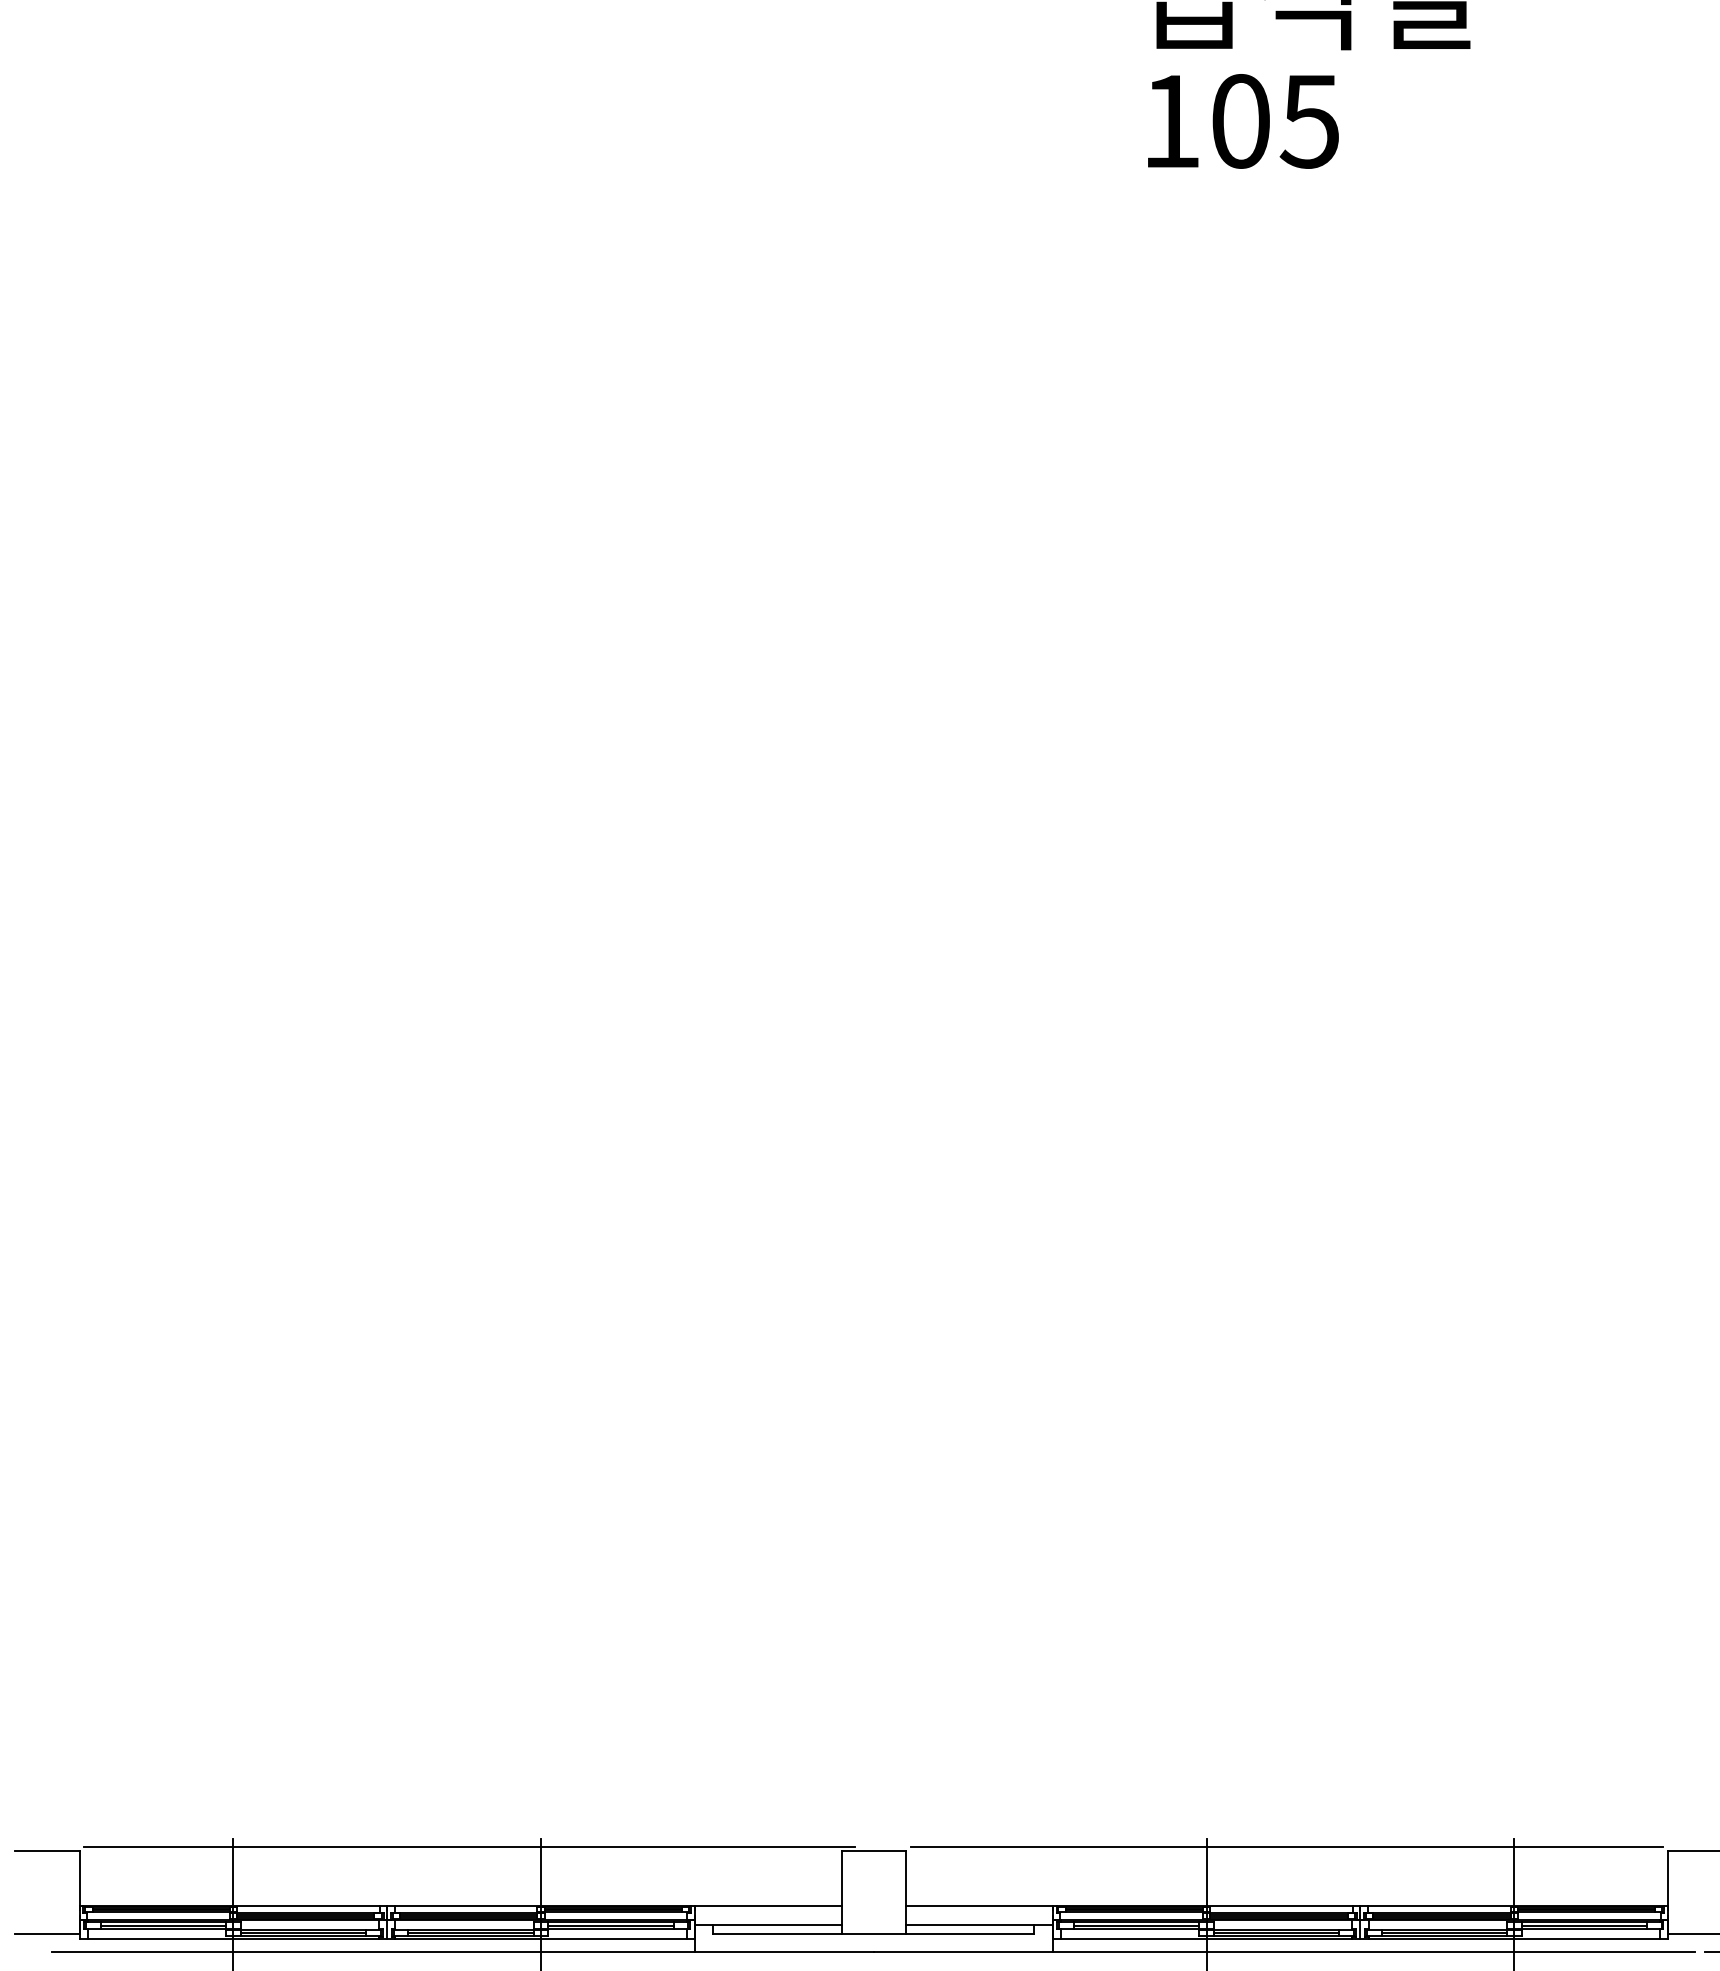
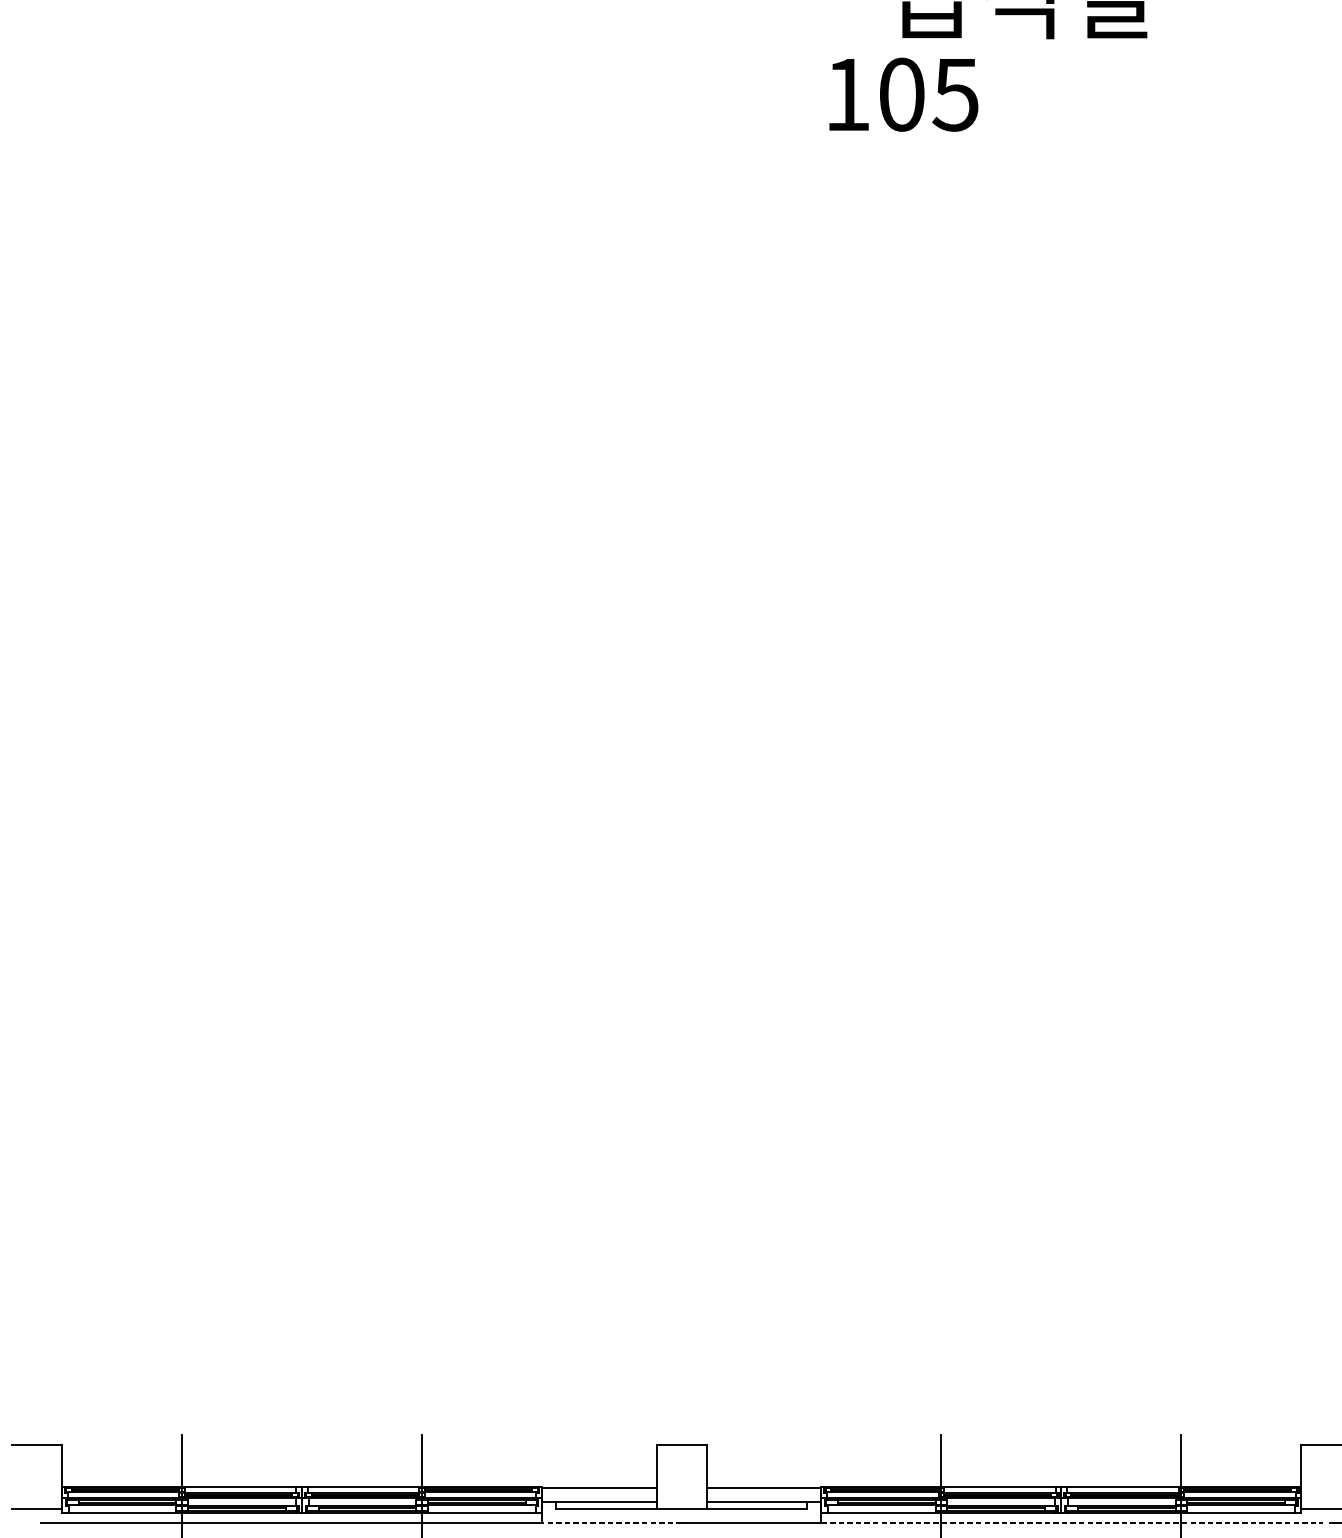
text: (1243, 121) -> (903, 94), moved
line: (469, 1846) -> (366, 1440), removed
line: (1286, 1846) -> (1003, 1440), removed
line: (784, 1952) -> (612, 1523), solid -> dashed
line: (1374, 1952) -> (1072, 1523), solid -> dashed

